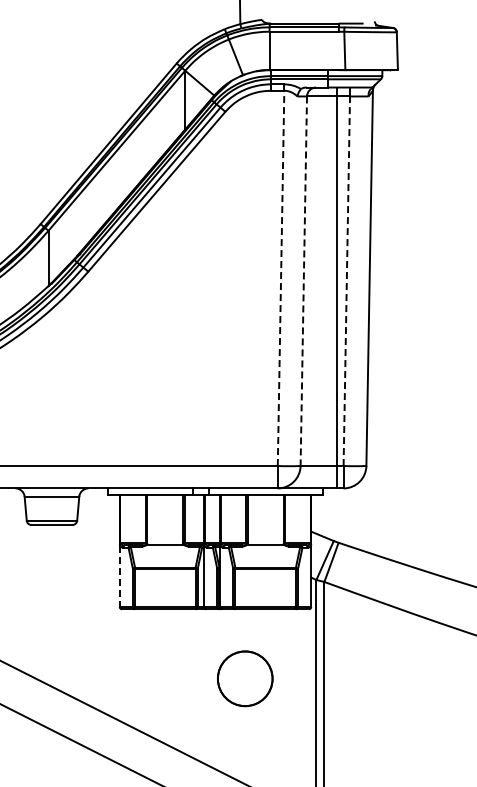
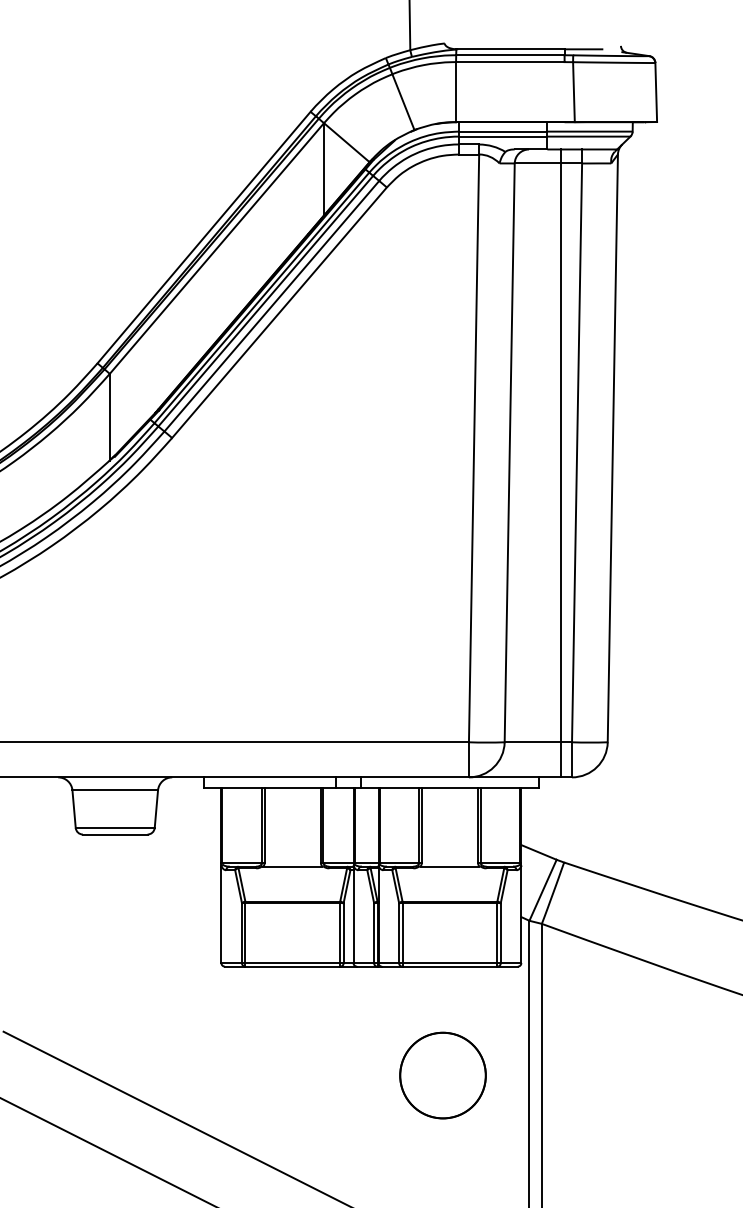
line: (281, 278) -> (474, 448), dashed -> solid
line: (303, 281) -> (509, 453), dashed -> solid
line: (346, 281) -> (576, 453), dashed -> solid
line: (119, 576) -> (221, 915), dashed -> solid
part: (245, 678) -> (443, 1075), moved

